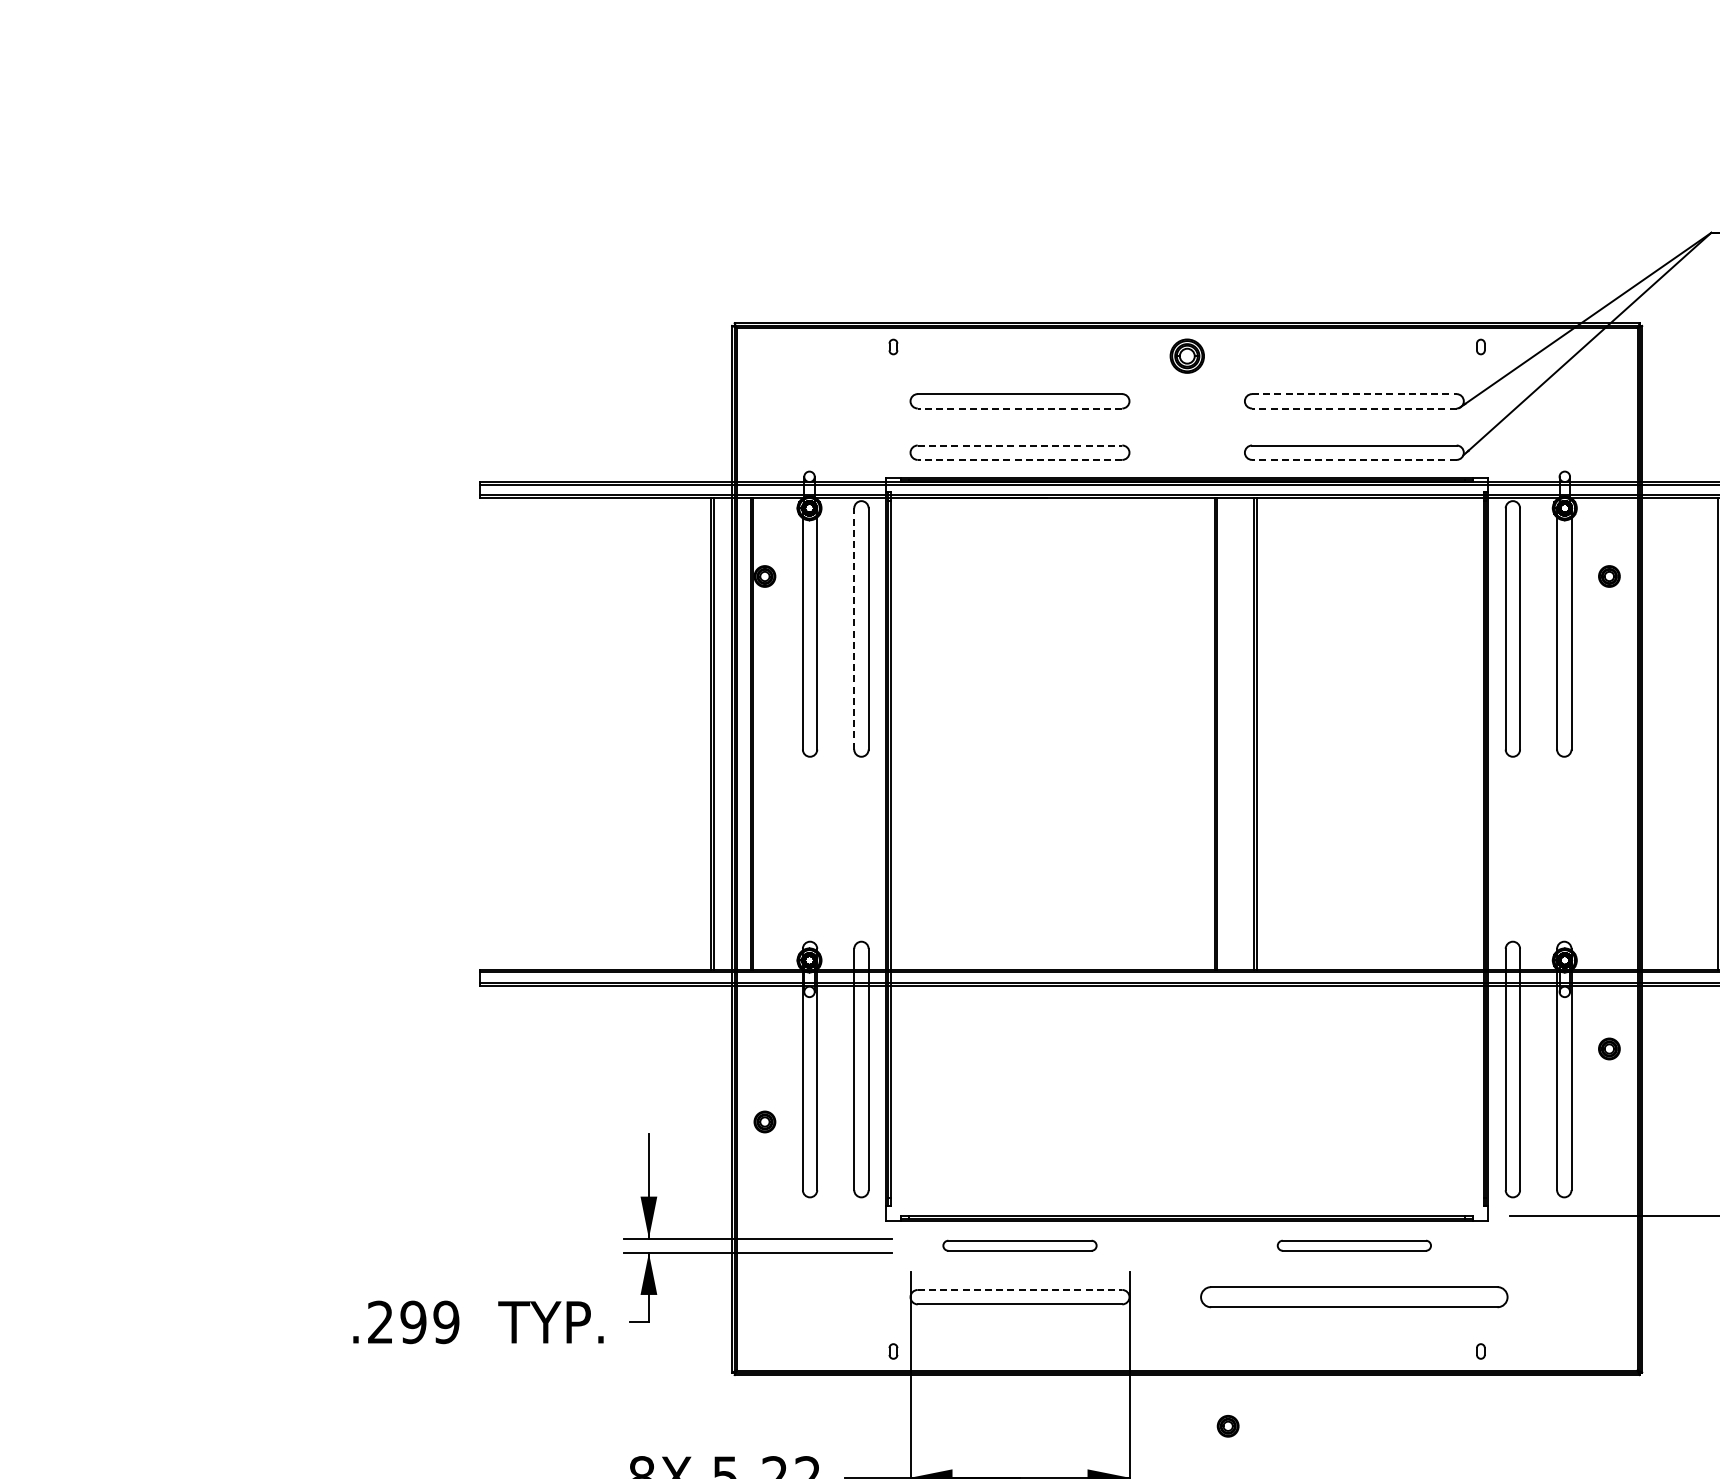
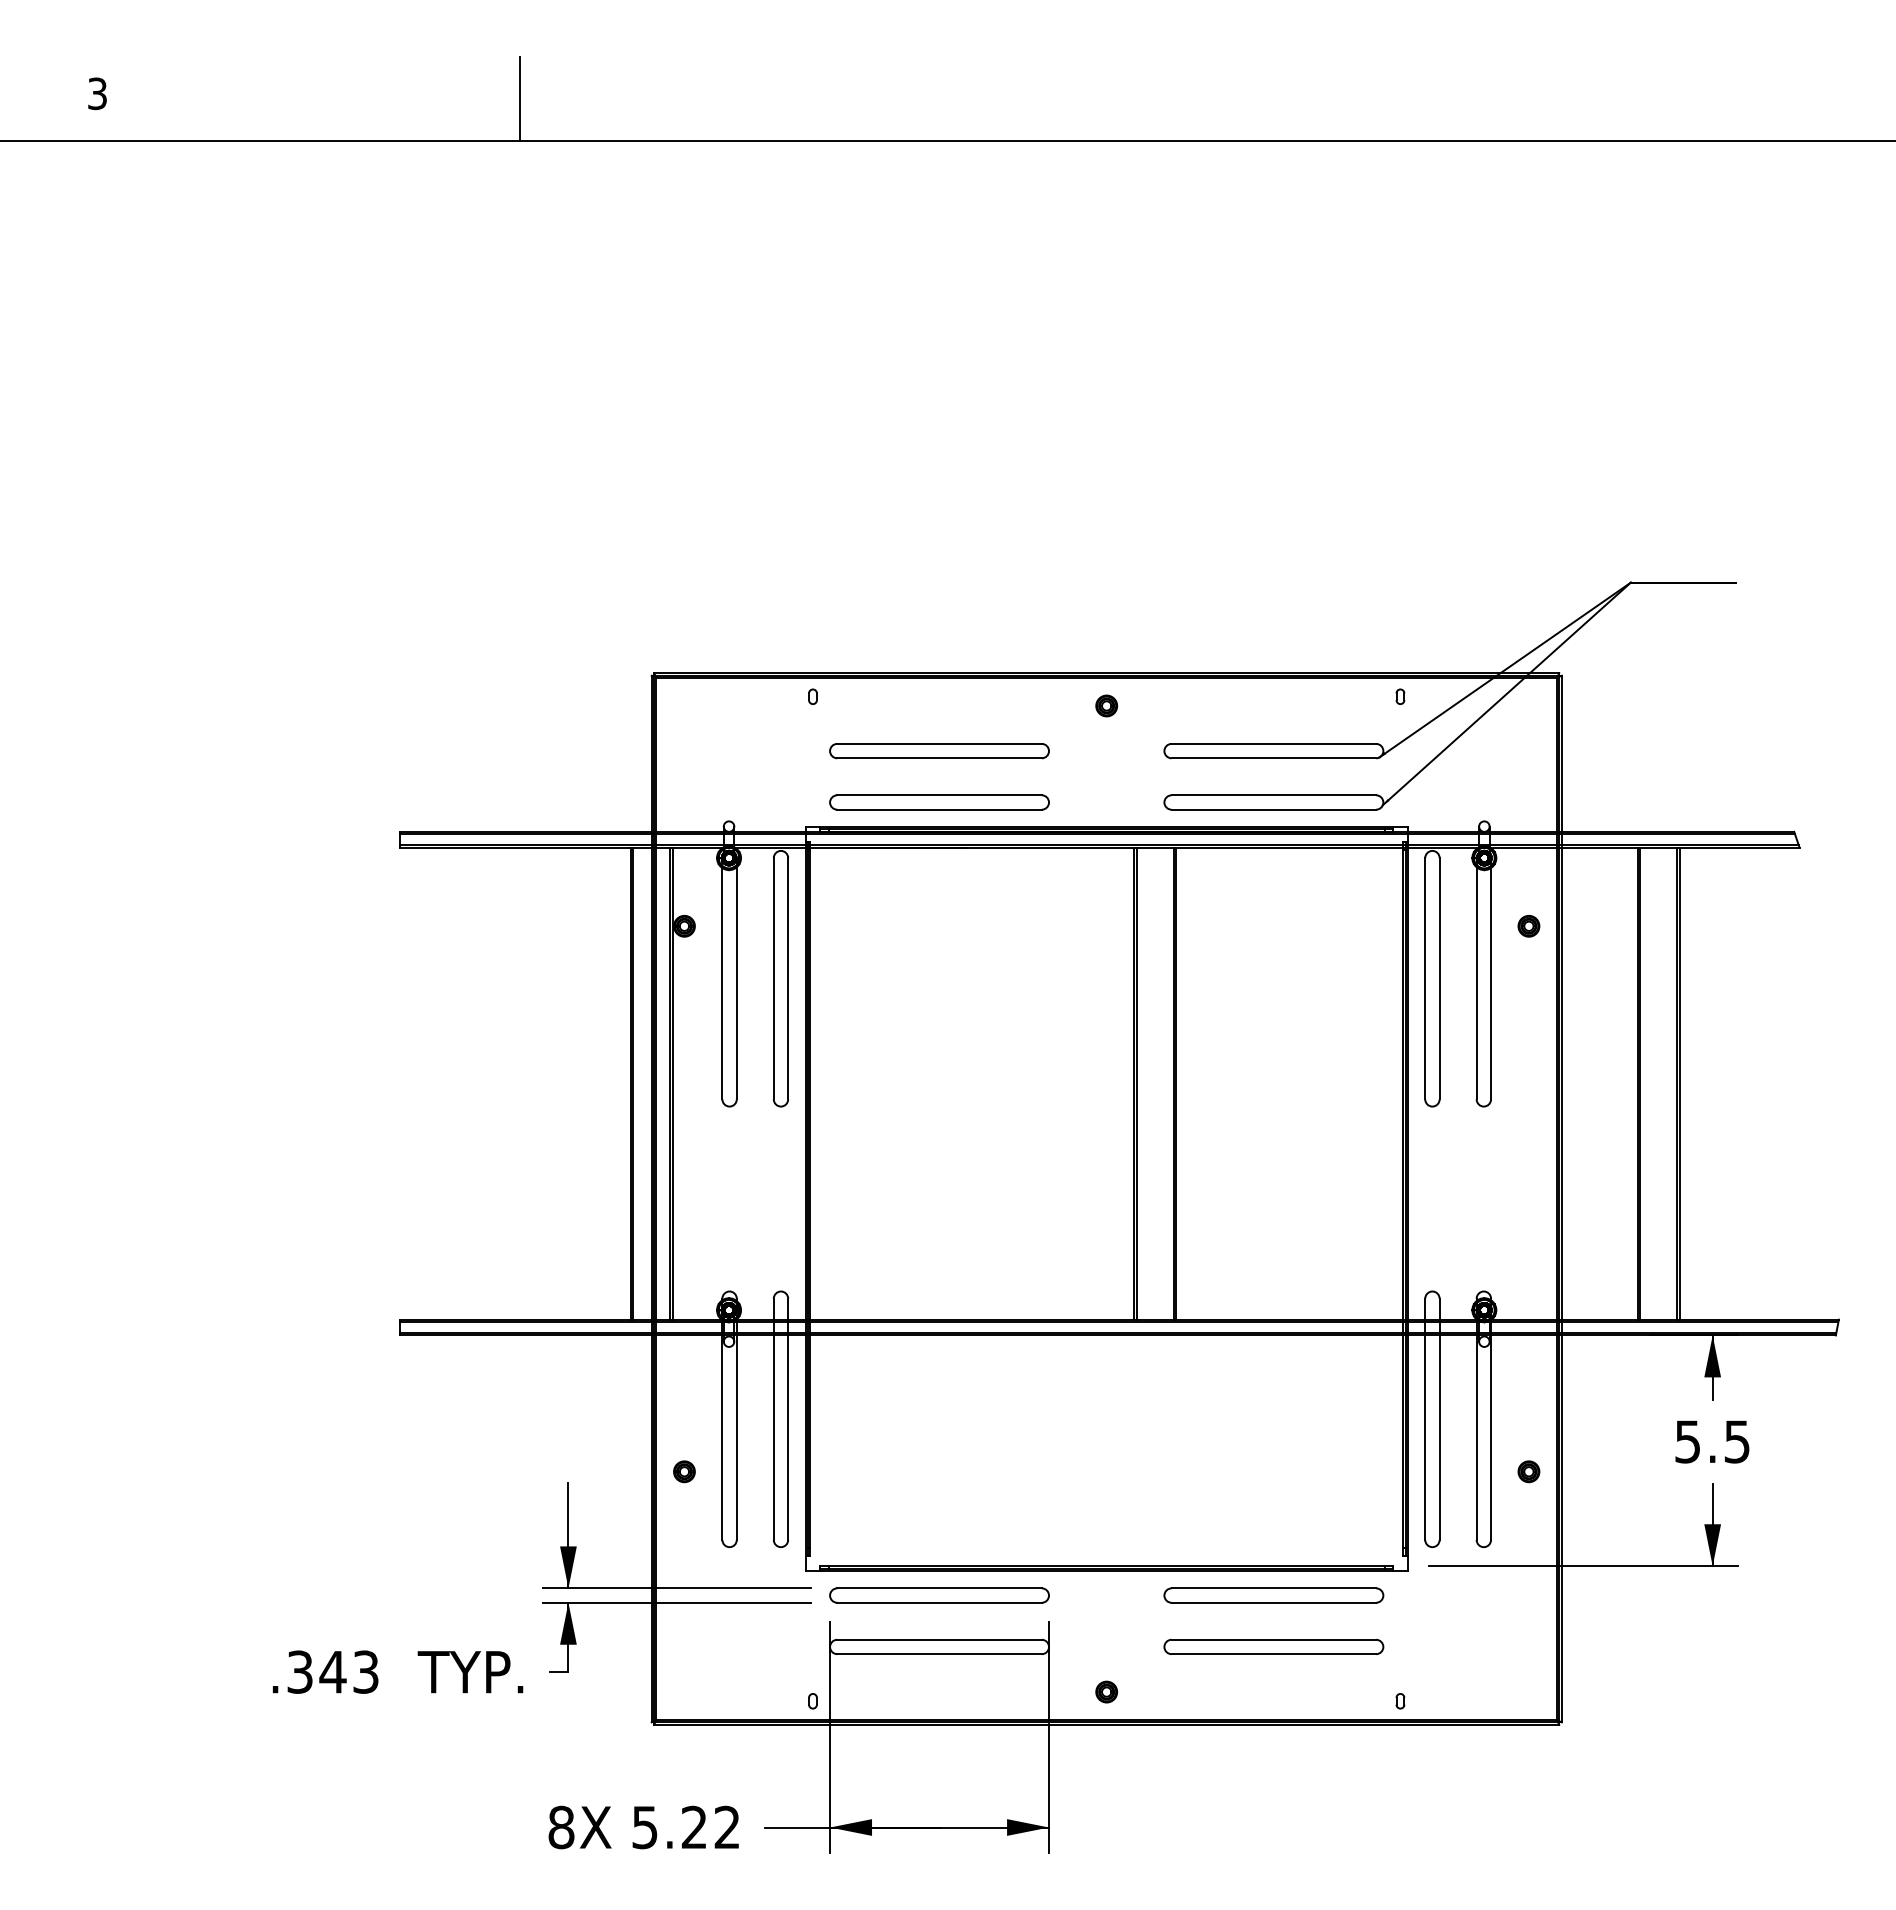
part: (1186, 355) -> (1106, 705), size x0.62
line: (1354, 393) -> (1274, 743), dashed -> solid
line: (1019, 408) -> (939, 758), dashed -> solid
line: (1353, 408) -> (1273, 758), dashed -> solid
line: (1020, 445) -> (940, 795), dashed -> solid
line: (1019, 459) -> (939, 809), dashed -> solid
line: (1353, 459) -> (1273, 809), dashed -> solid
line: (853, 628) -> (773, 978), dashed -> solid
part: (1608, 1048) -> (1528, 1471), moved
part: (1019, 1245) -> (939, 1595), size x1.43
part: (1353, 1245) -> (1273, 1595), size x1.43
line: (1020, 1289) -> (940, 1639), dashed -> solid
part: (1353, 1296) -> (1273, 1646), size x0.71
text: (412, 1321) -> (332, 1671), .299 -> .343
part: (1227, 1425) -> (1106, 1691), moved

